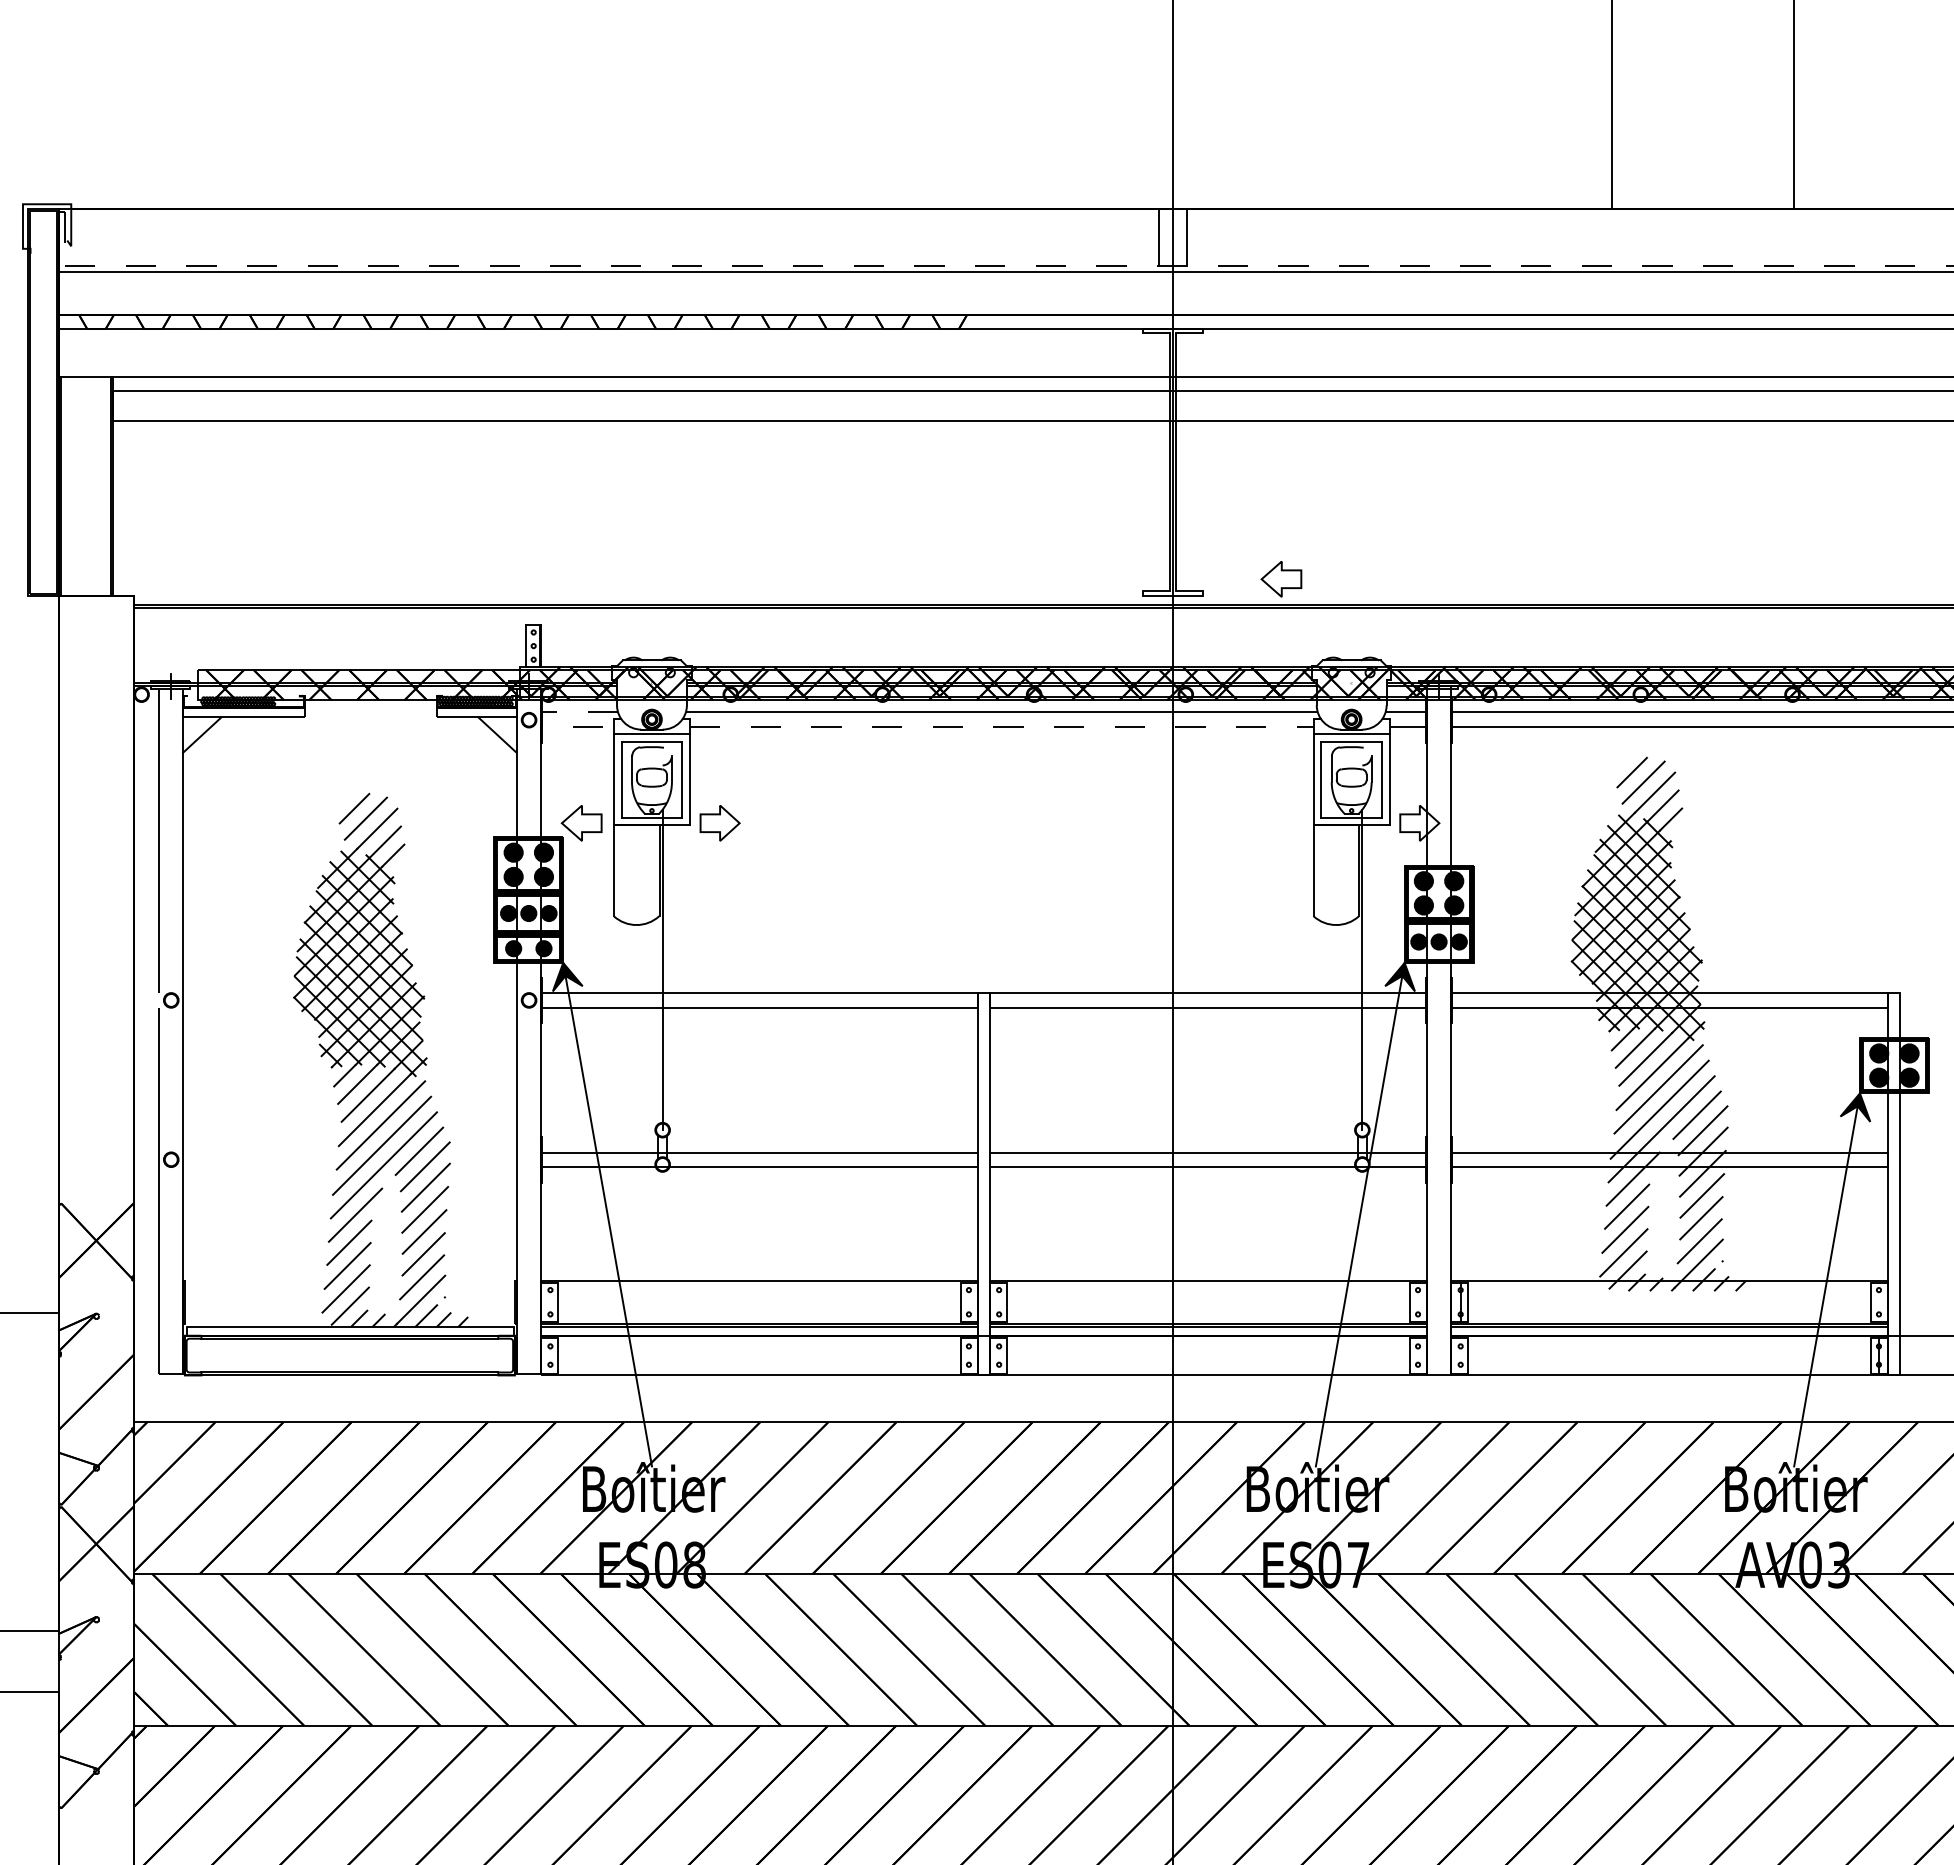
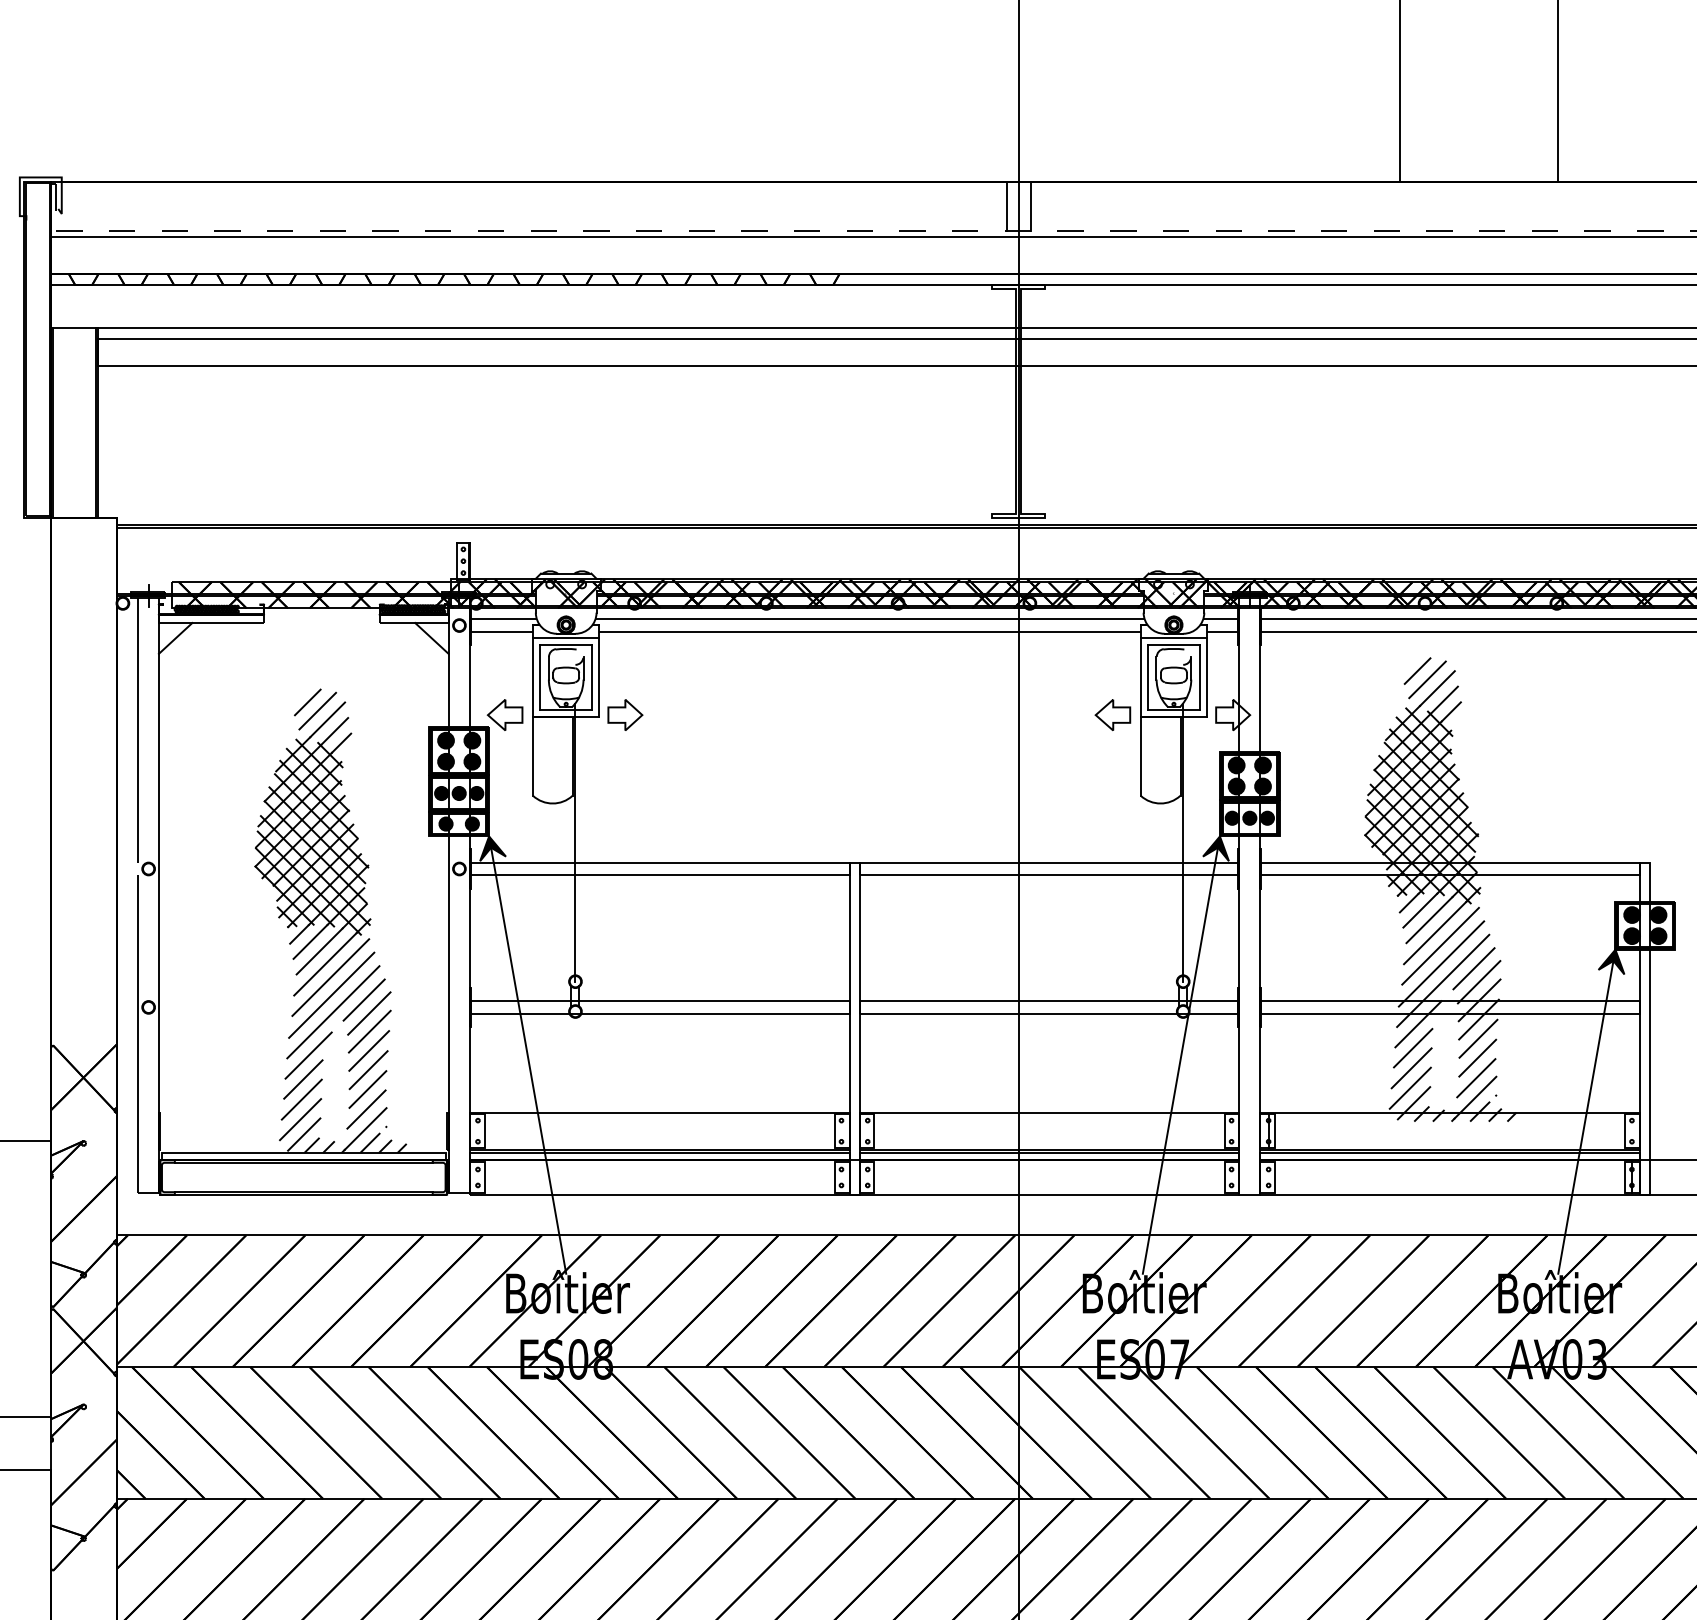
part: (1281, 579) -> (1112, 715), moved
line: (542, 718) -> (471, 624), dashed -> solid
line: (1001, 727) -> (869, 631), dashed -> solid

